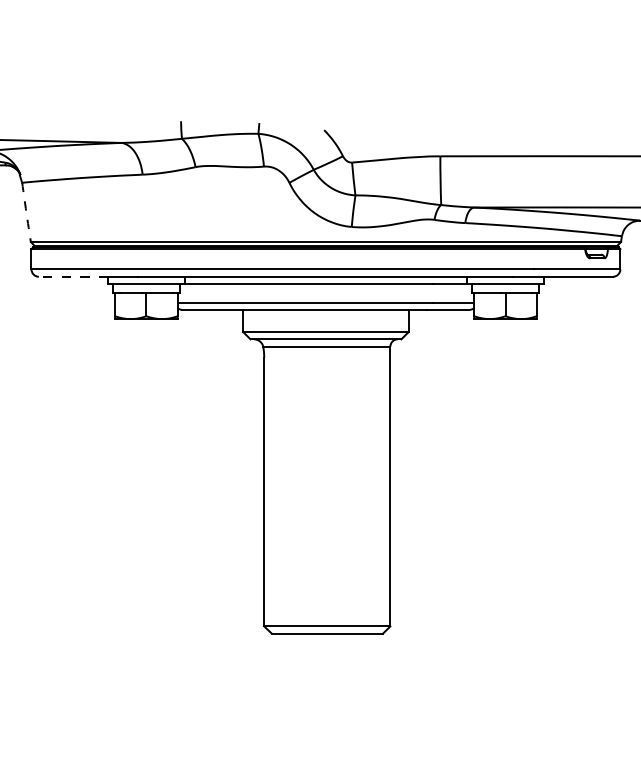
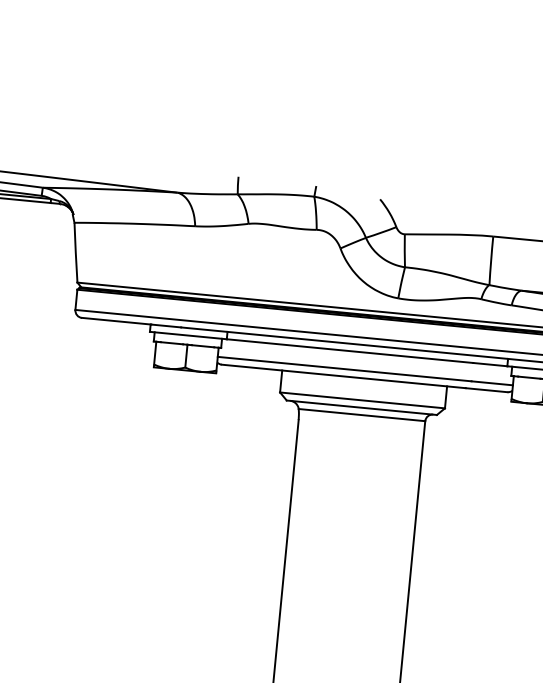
arc: (26, 212) -> (75, 252), dashed -> solid
line: (73, 276) -> (116, 320), dashed -> solid

